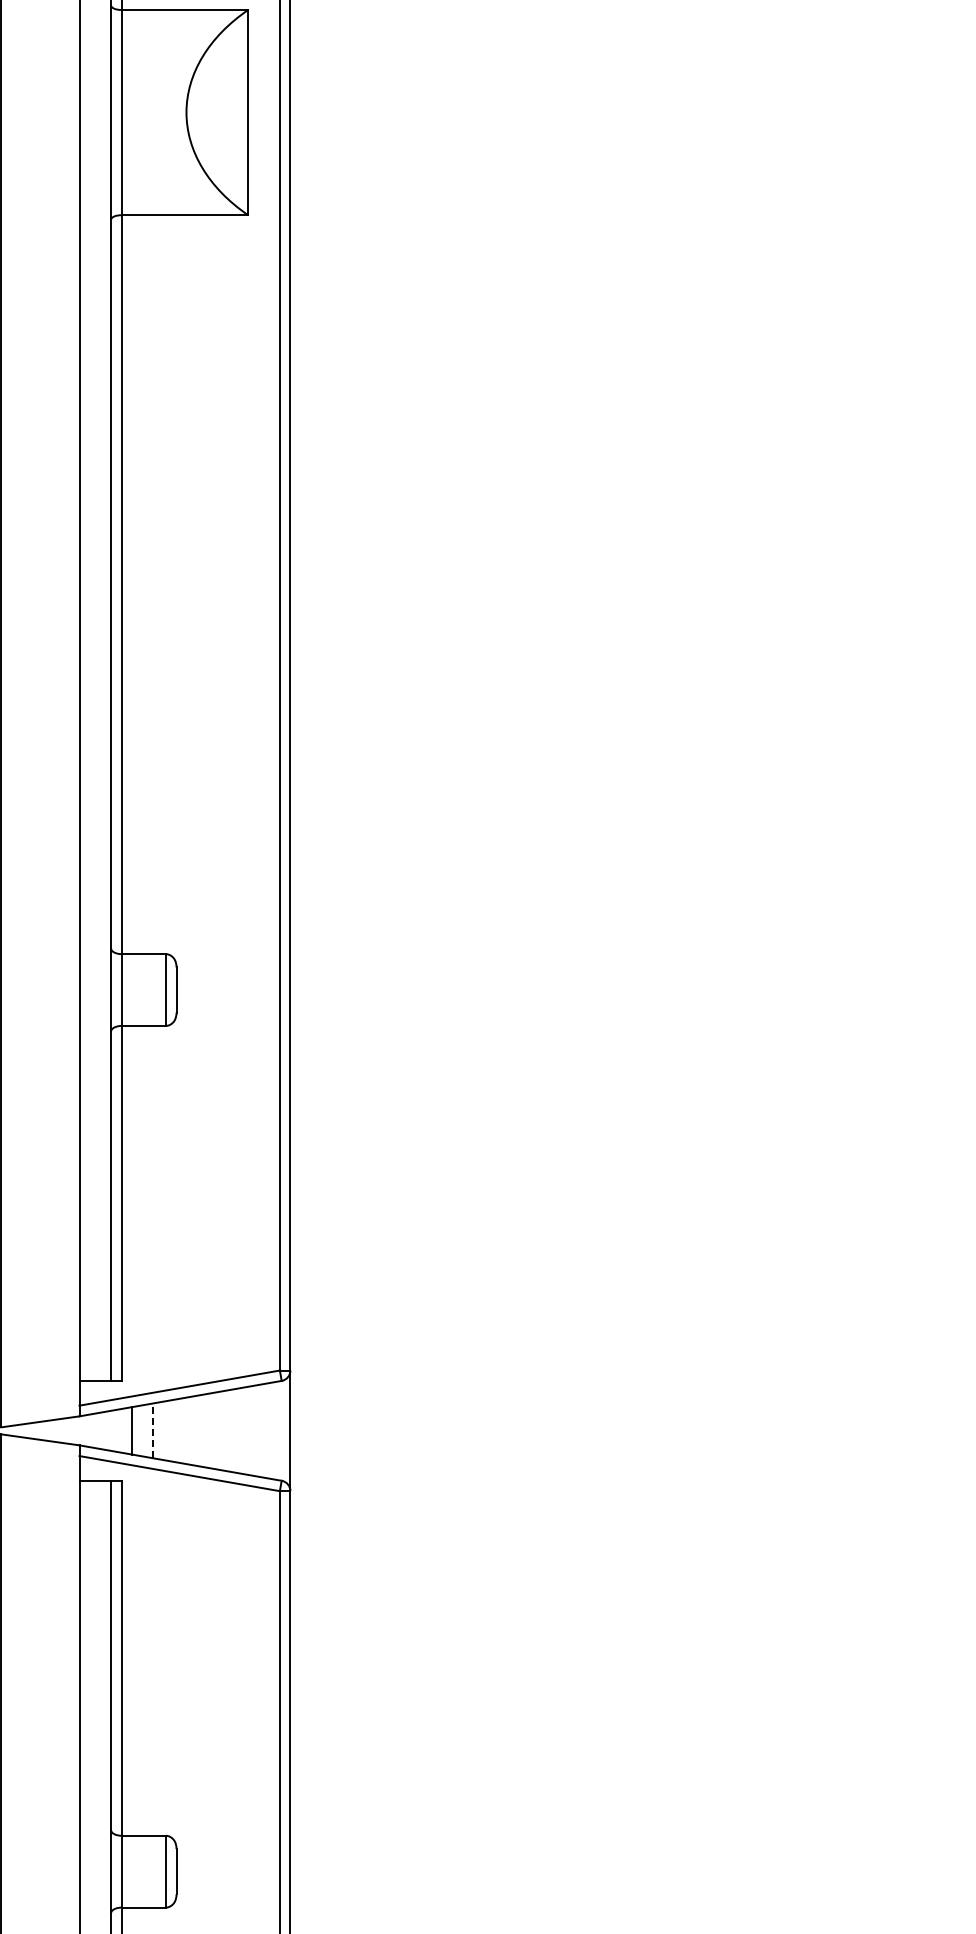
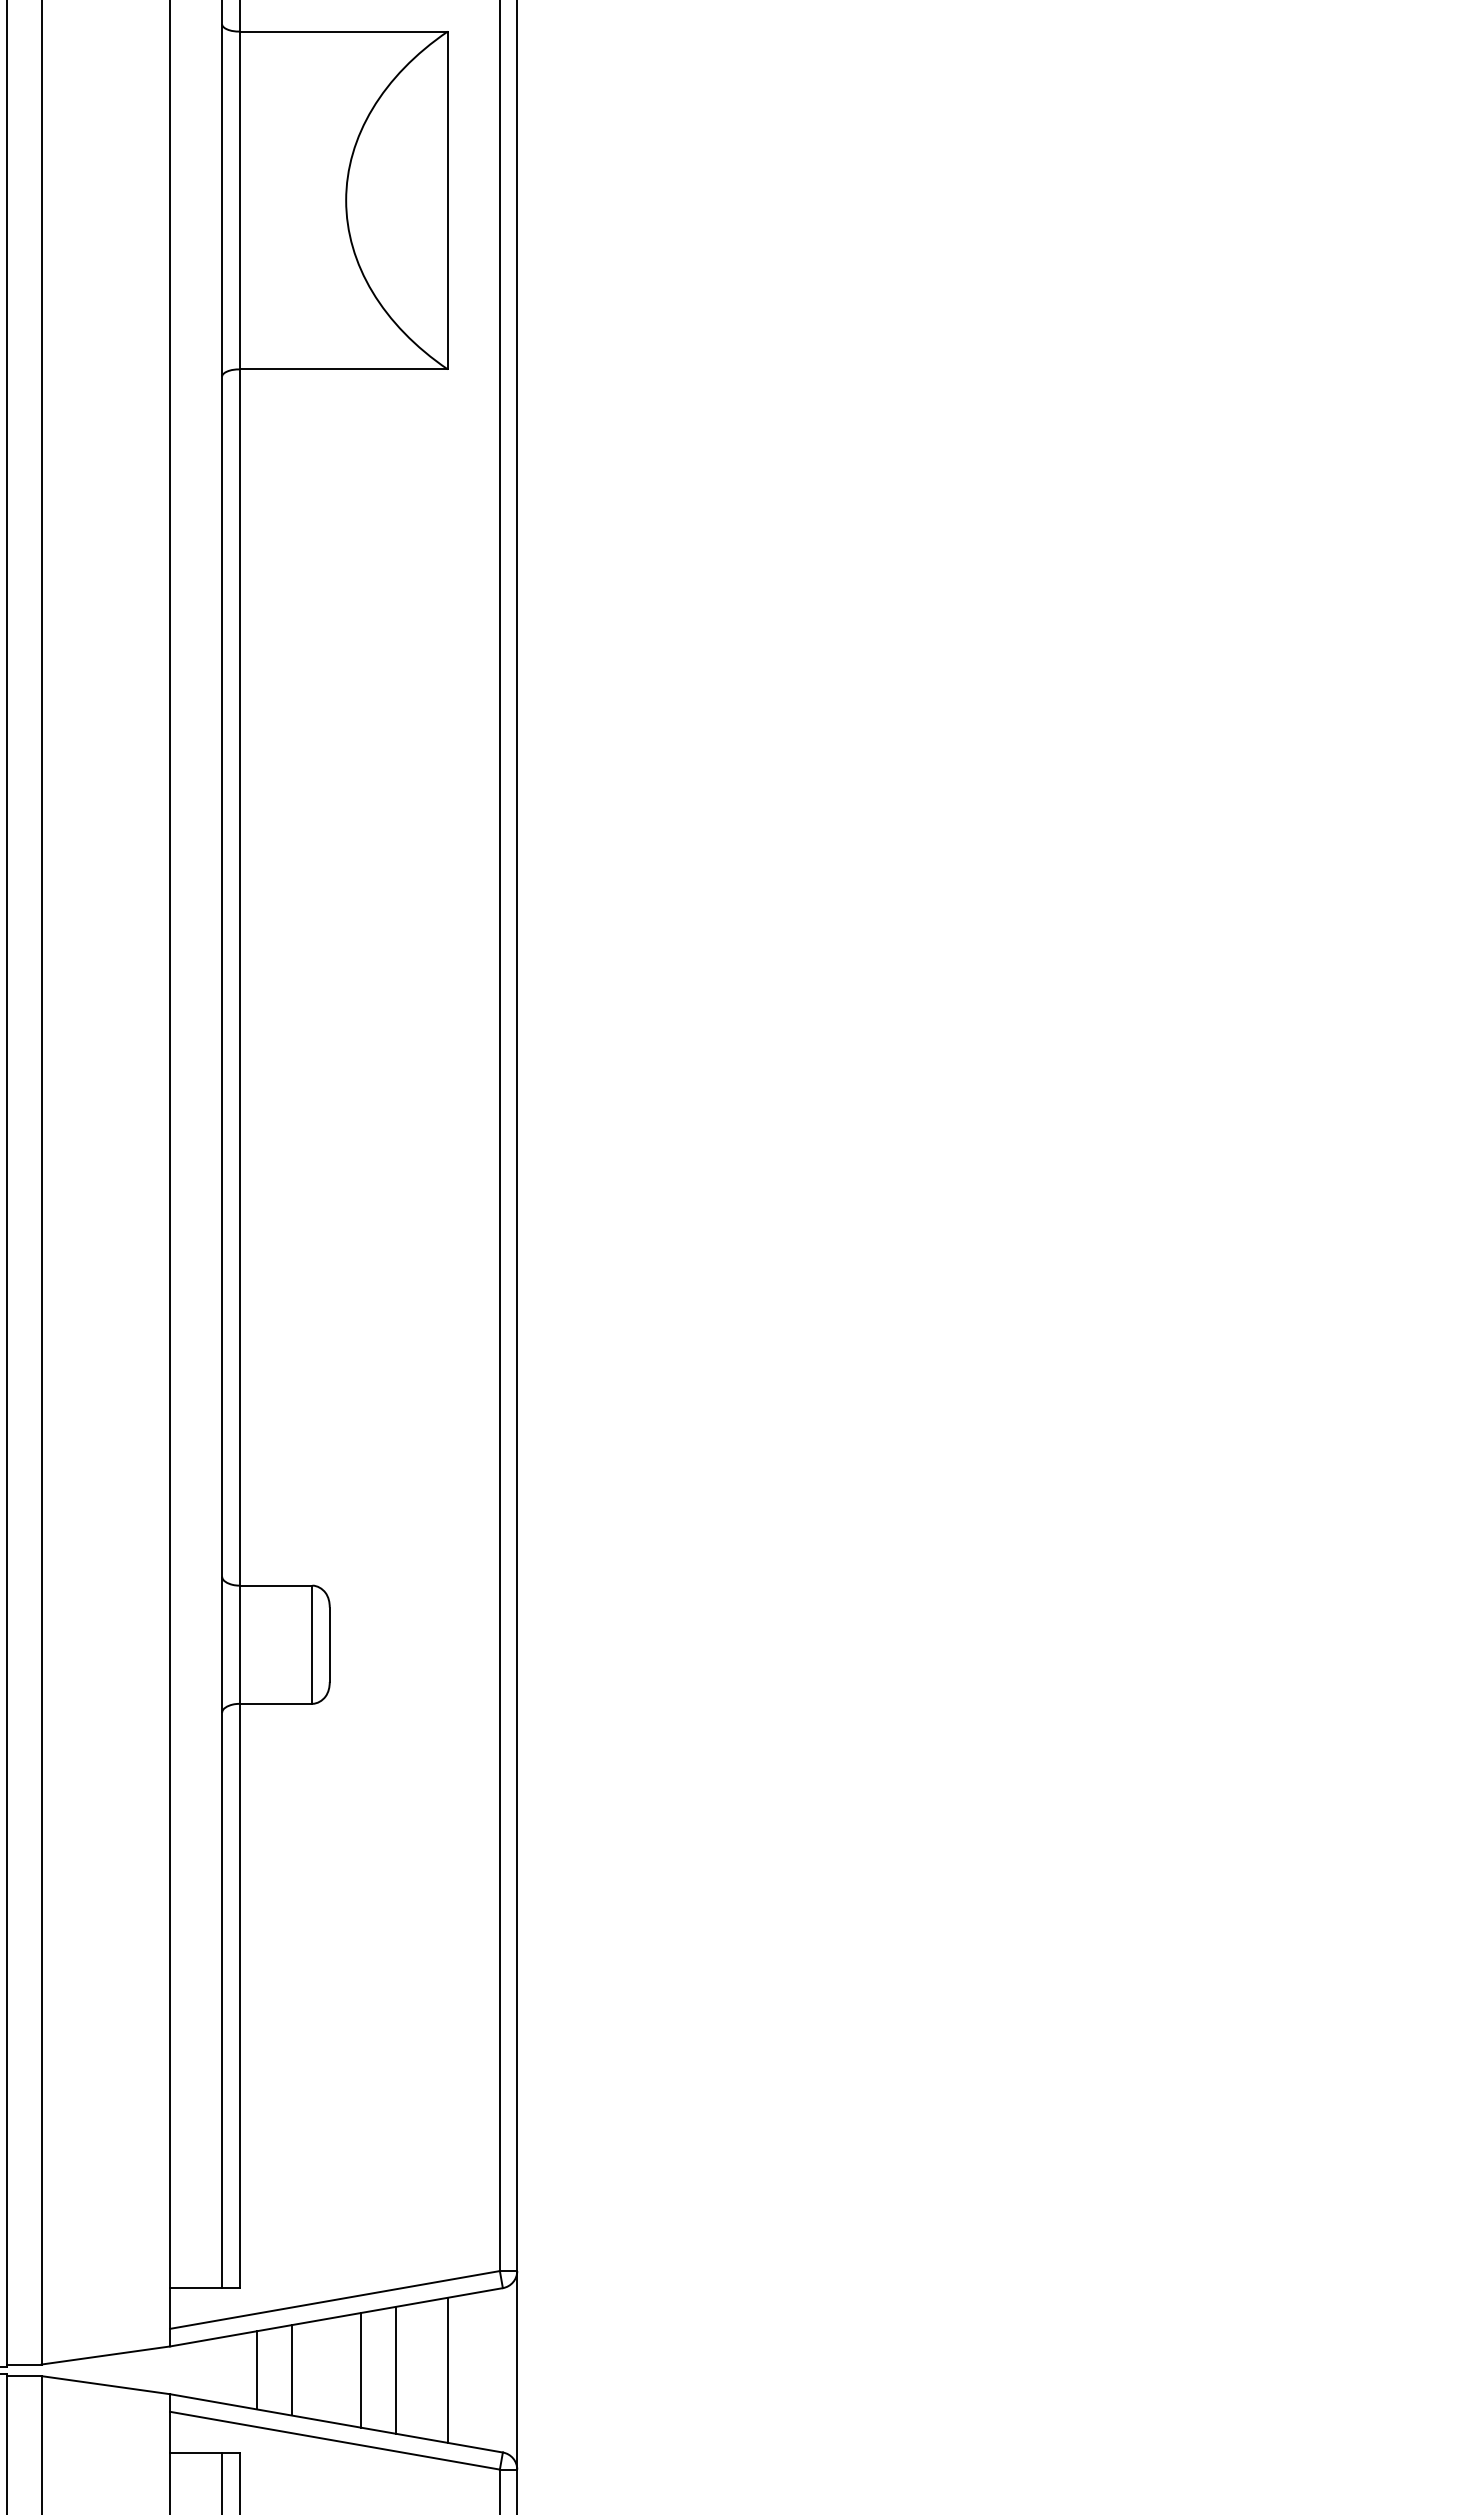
line: (153, 1430) -> (291, 2369), dashed -> solid
line: (195, 1430) -> (360, 2369), added
line: (216, 1430) -> (395, 2369), added
line: (248, 1430) -> (448, 2369), added

